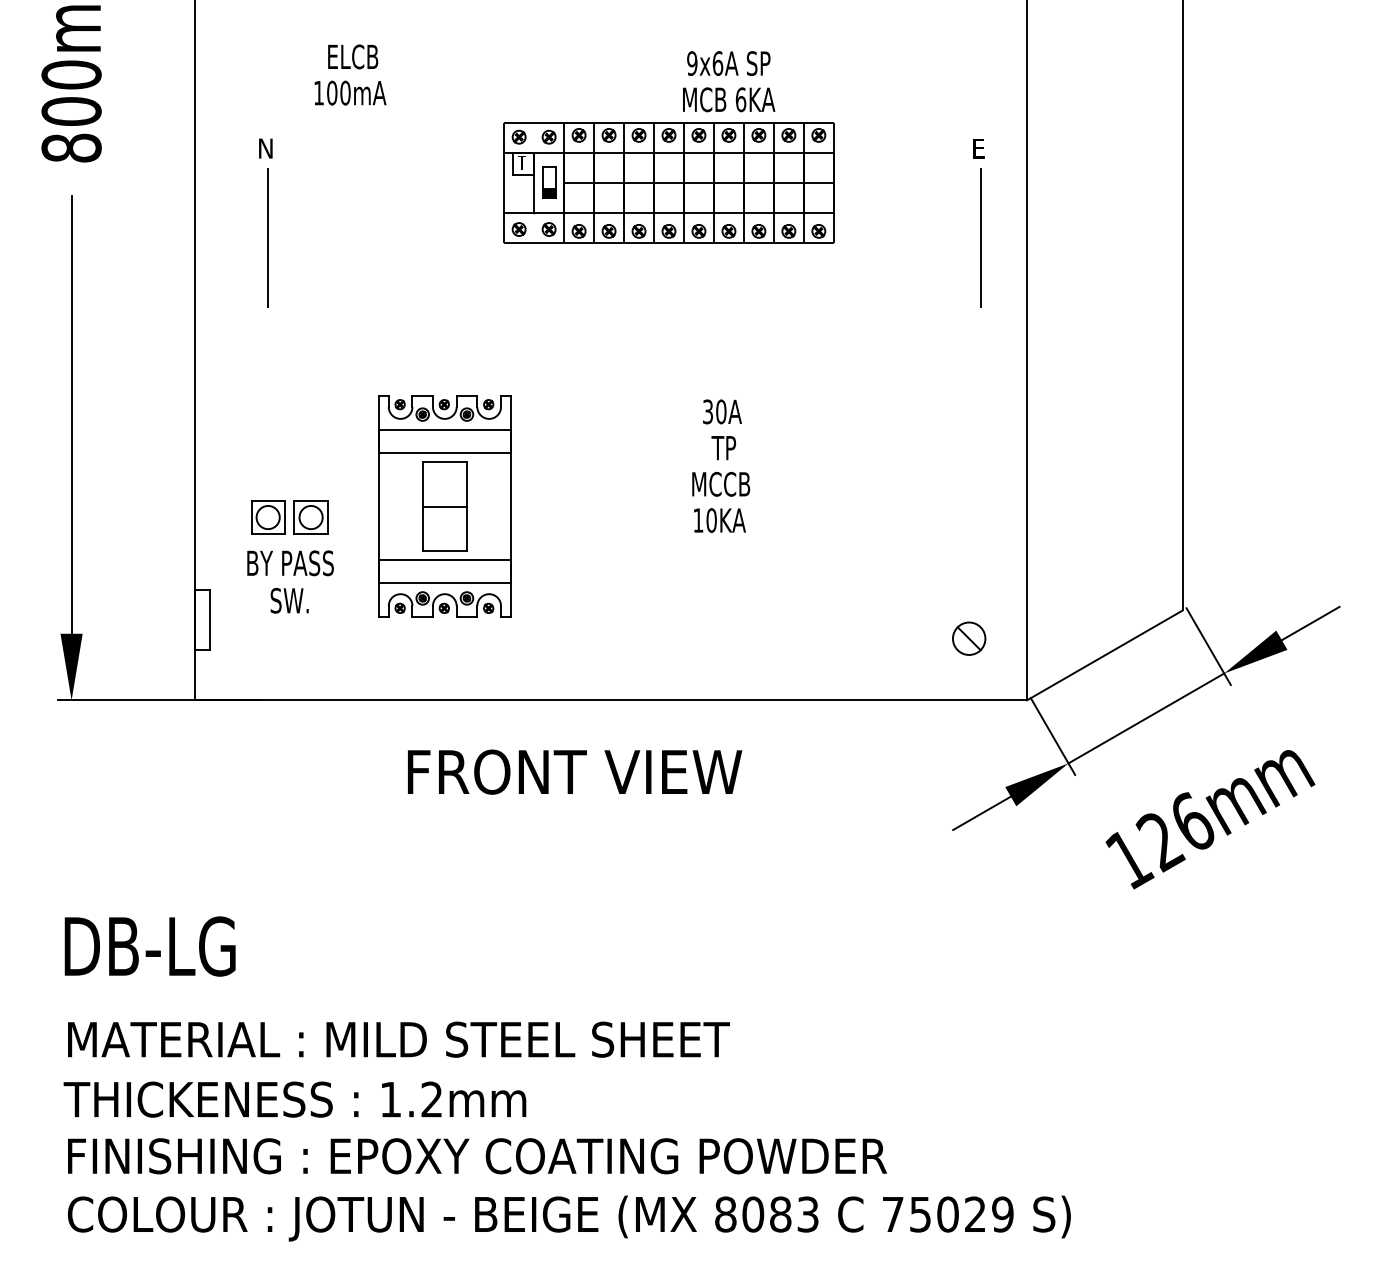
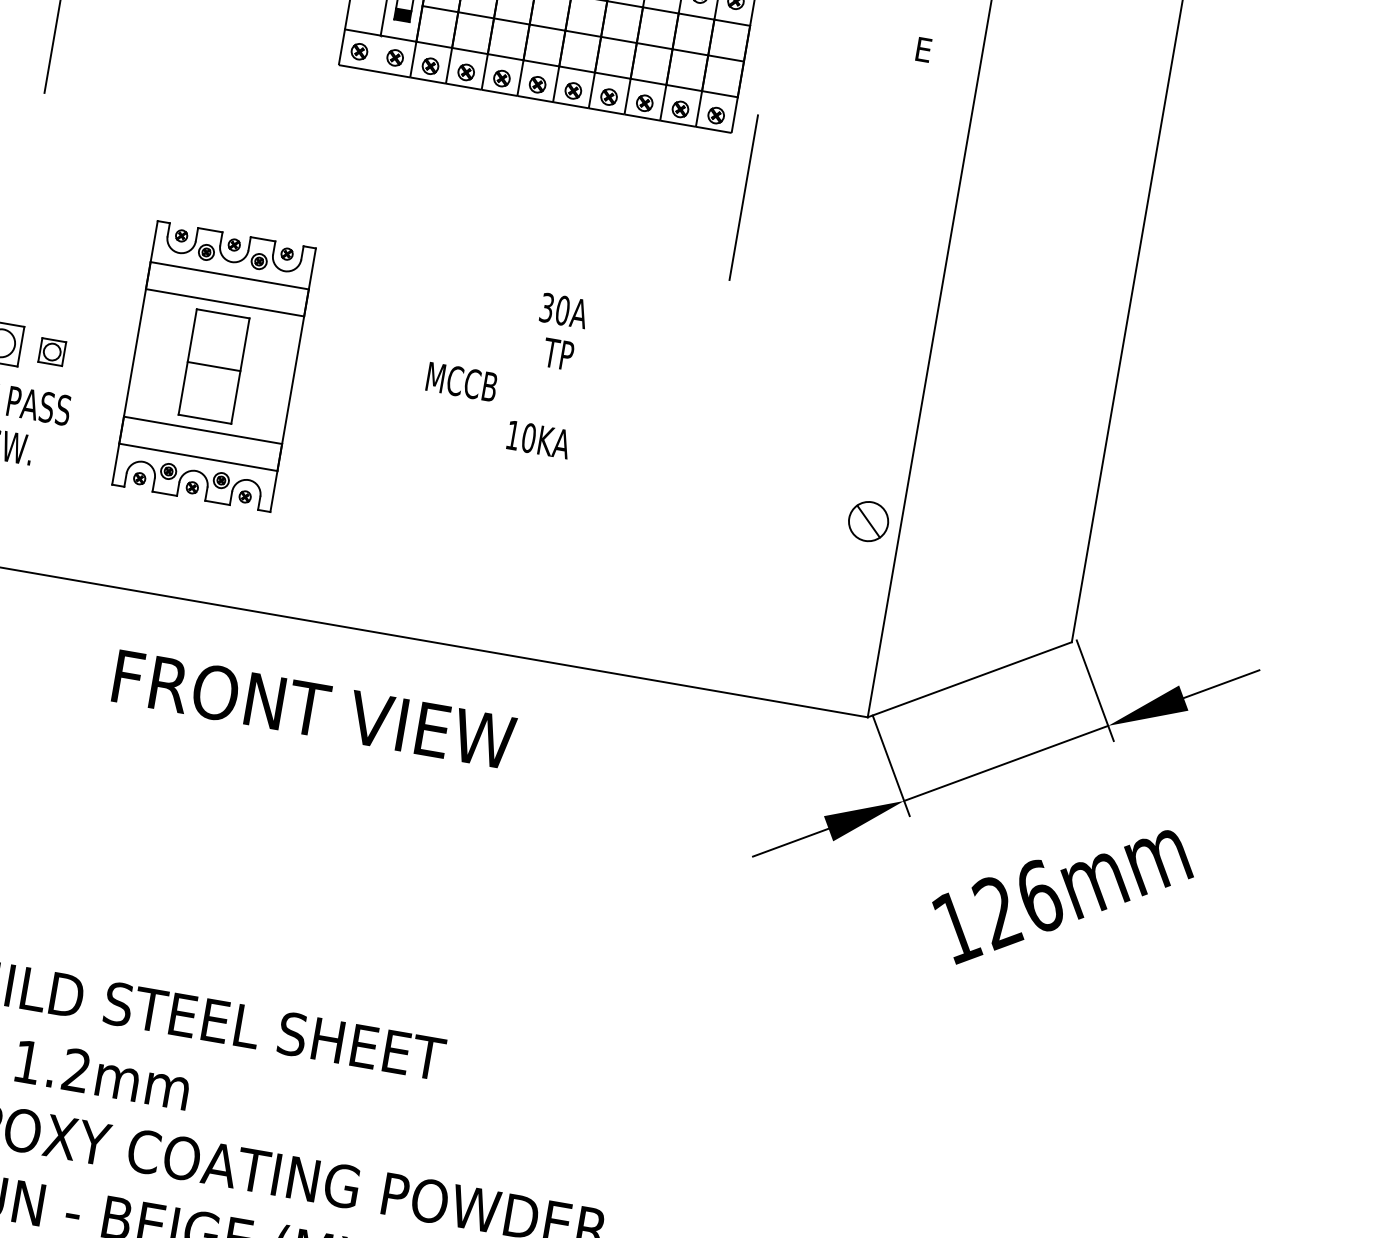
line: (980, 237) -> (743, 196), moved
text: (721, 483) -> (462, 381), moved
part: (310, 517) -> (51, 351), size x0.6
part: (969, 638) -> (869, 521), moved

